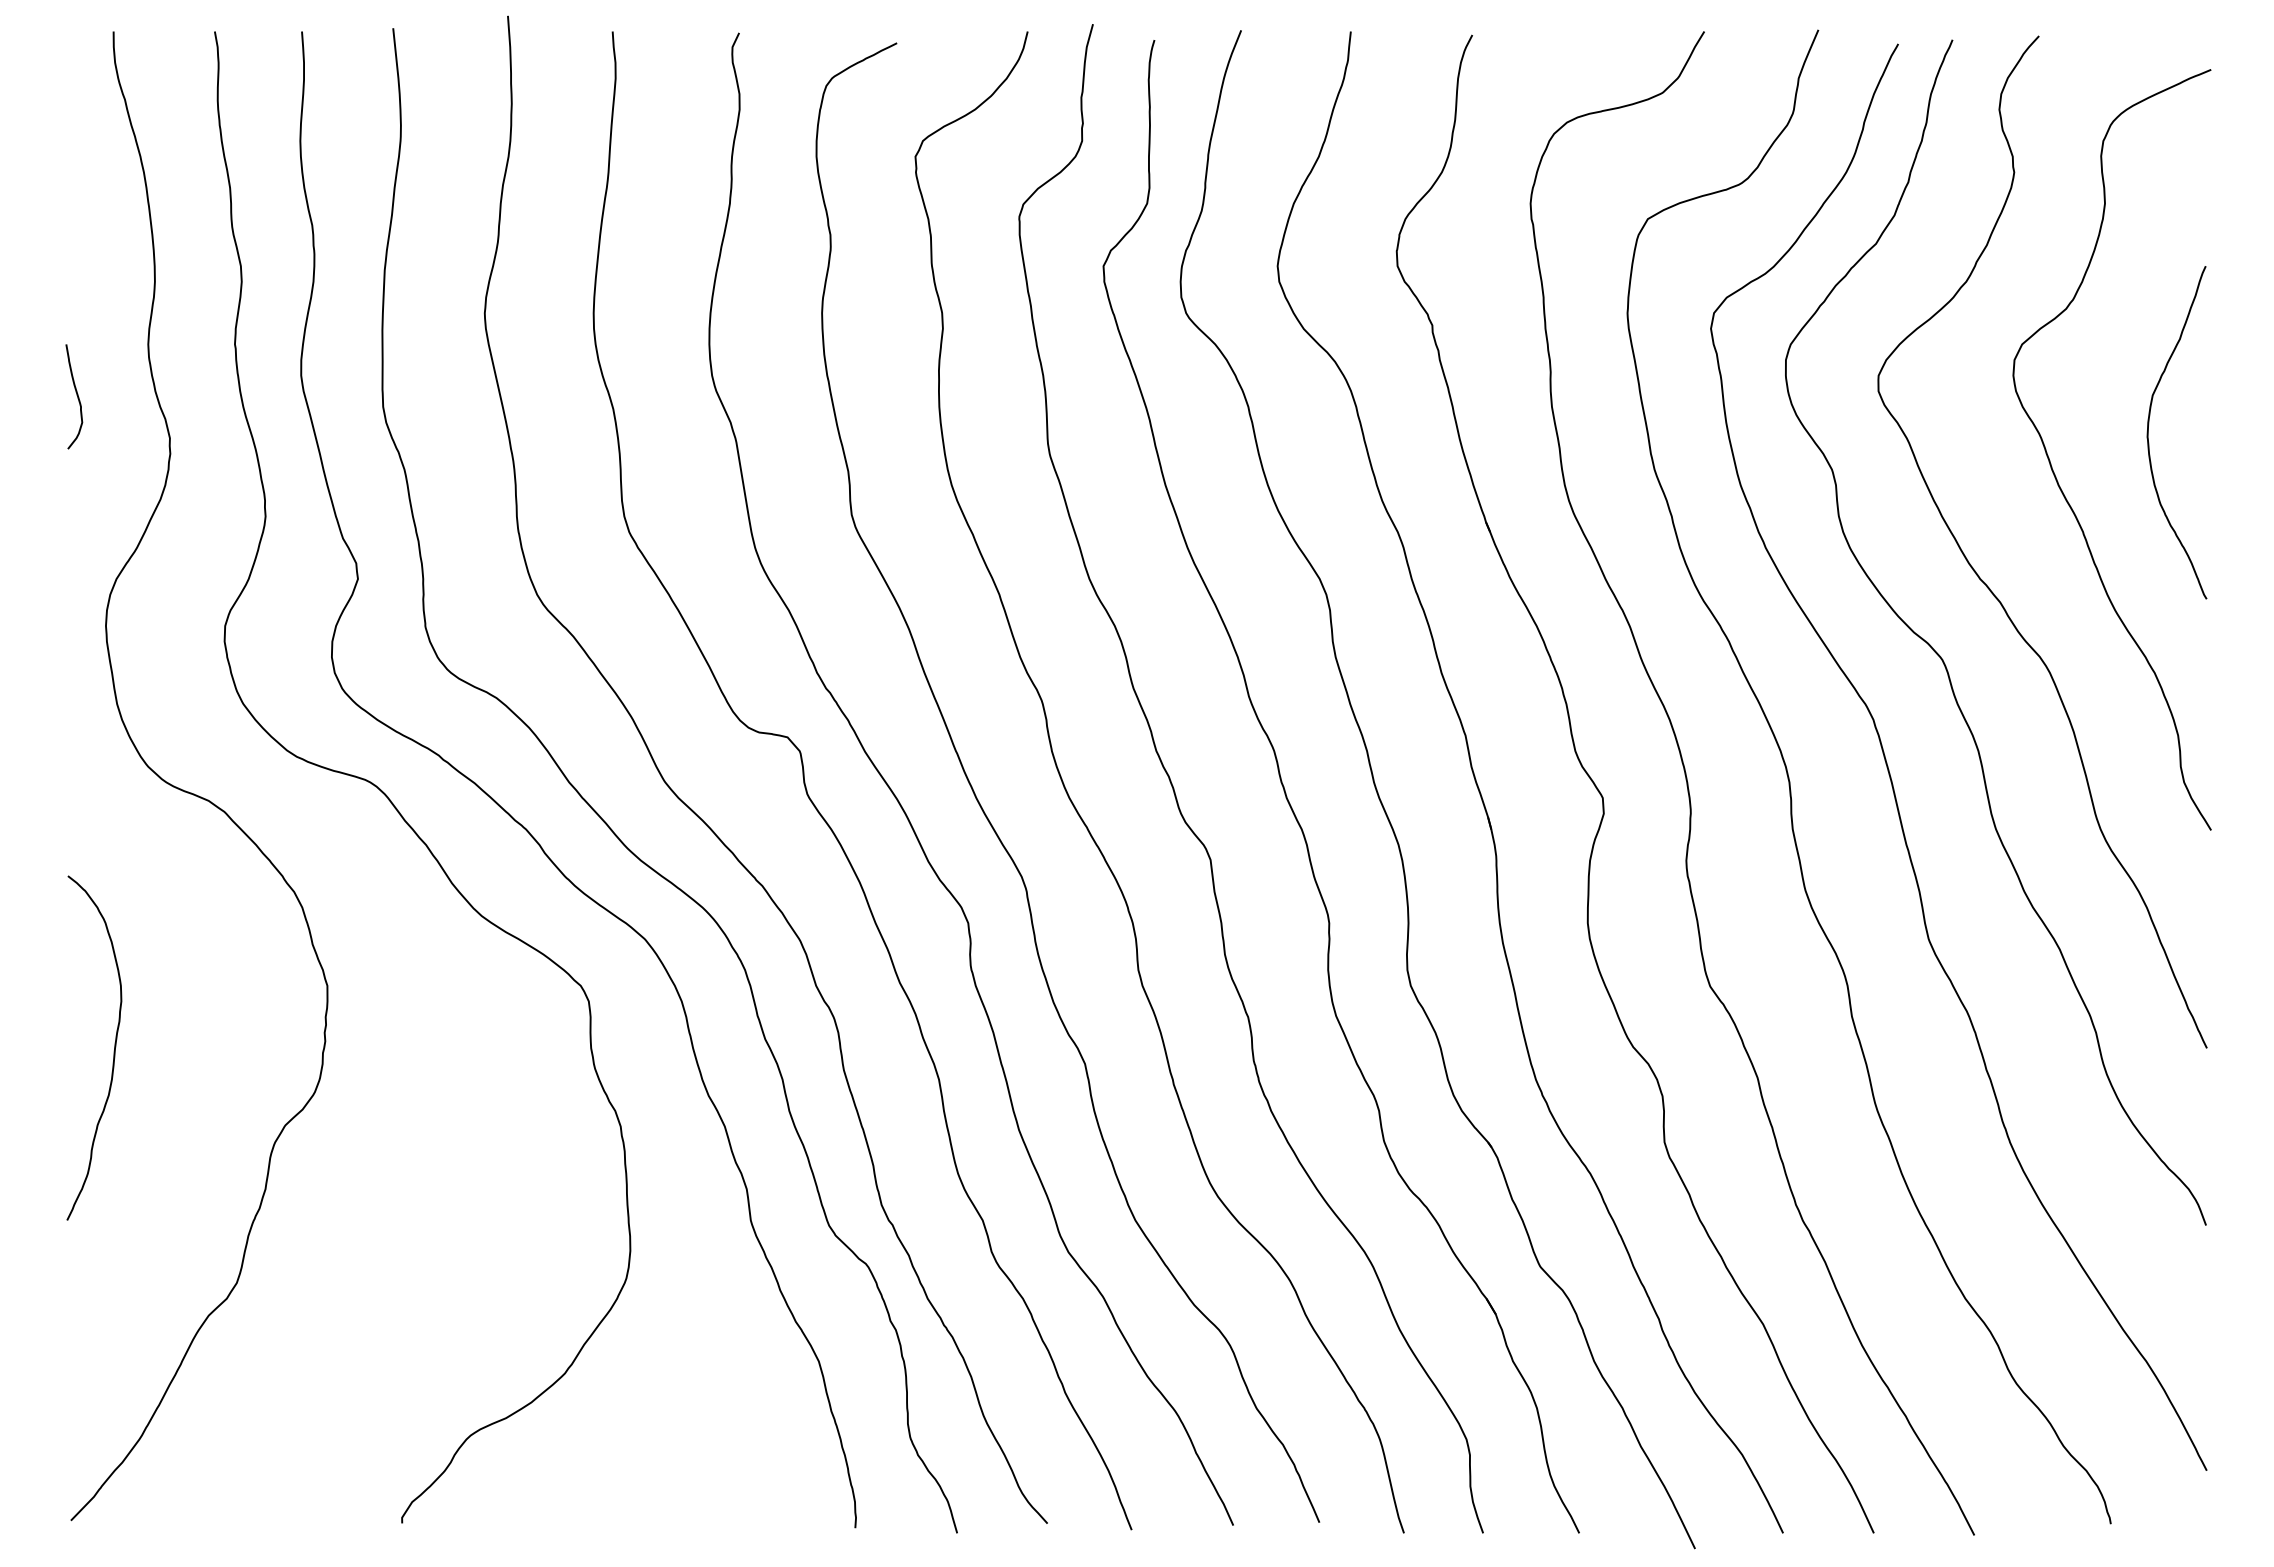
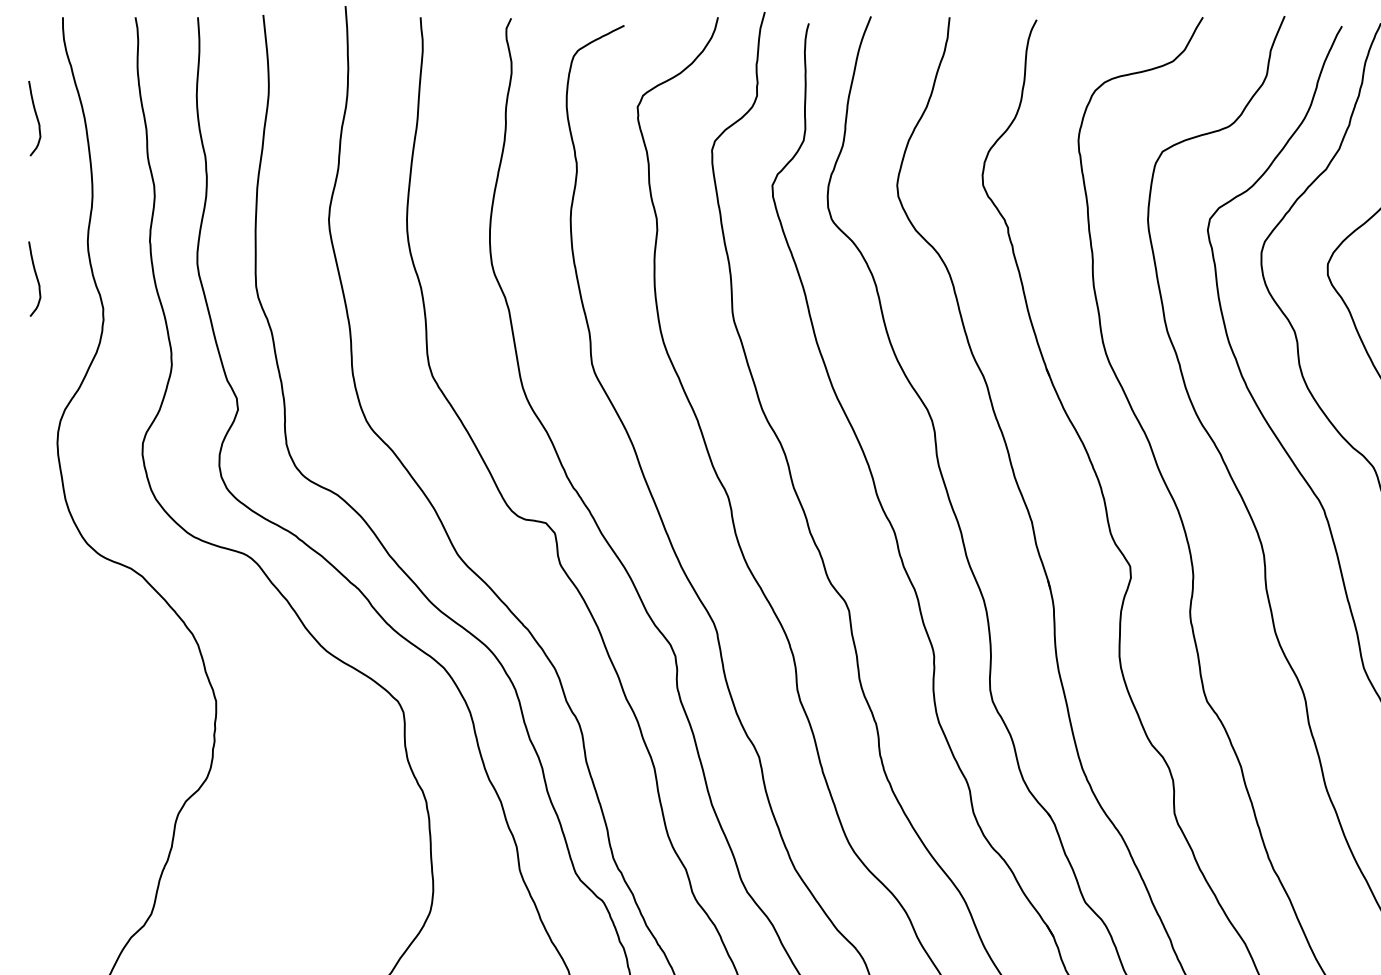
curve: (76, 171) -> (36, 117), added
curve: (113, 1051) -> (62, 748), removed

